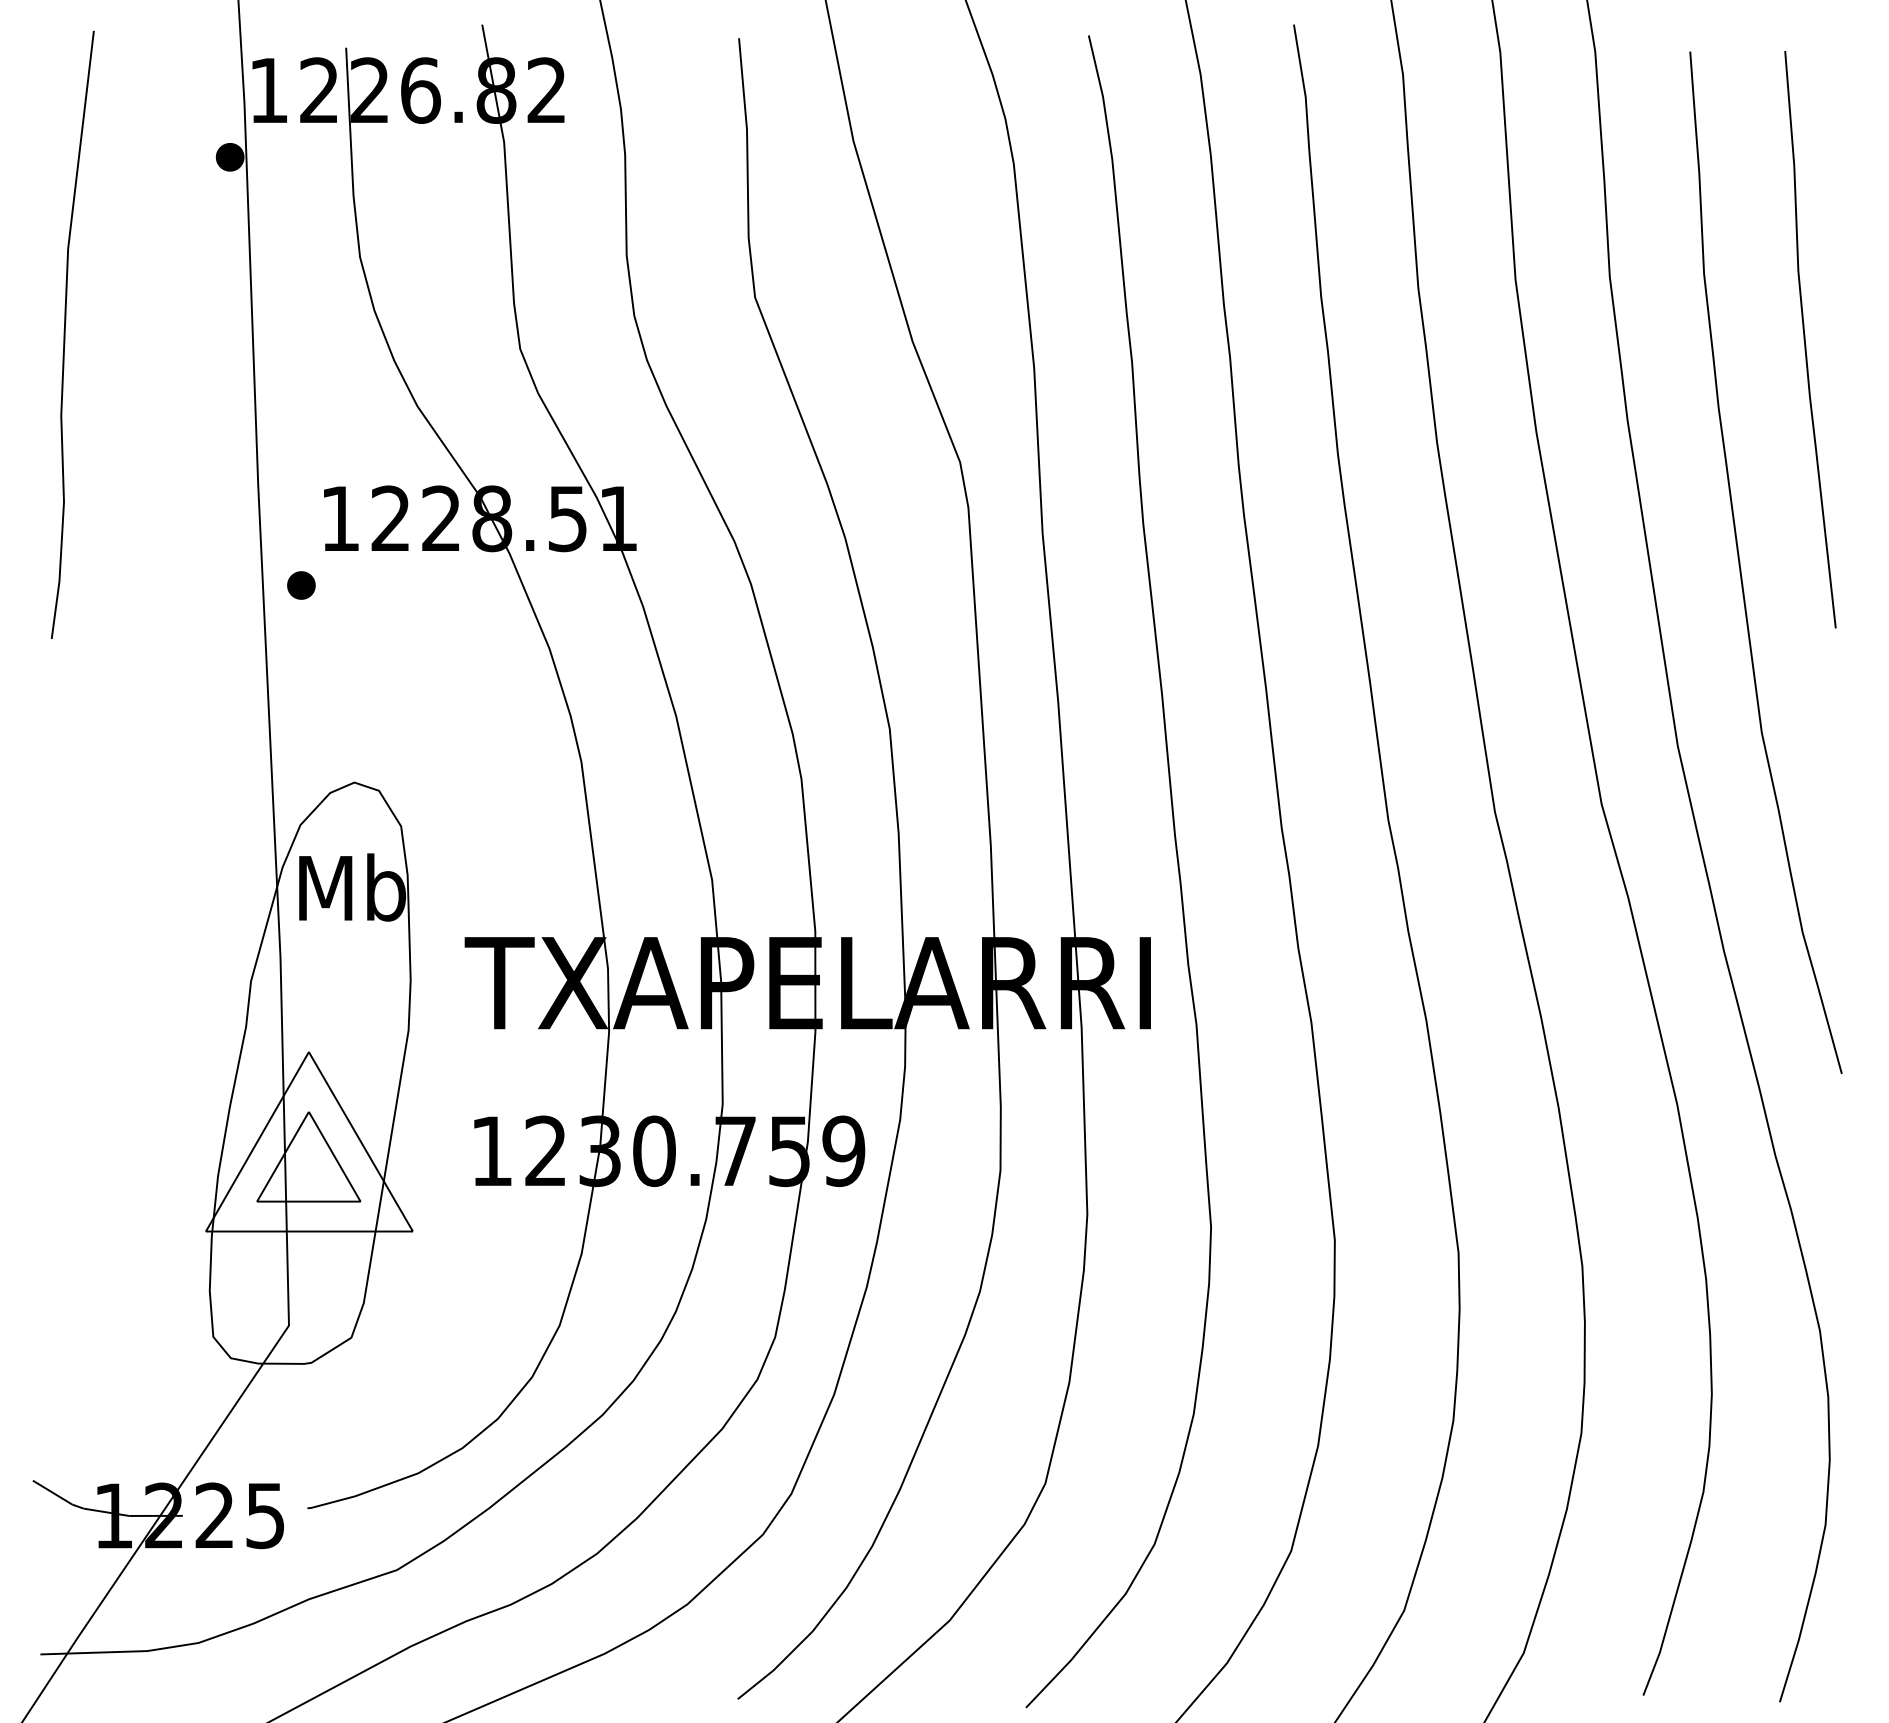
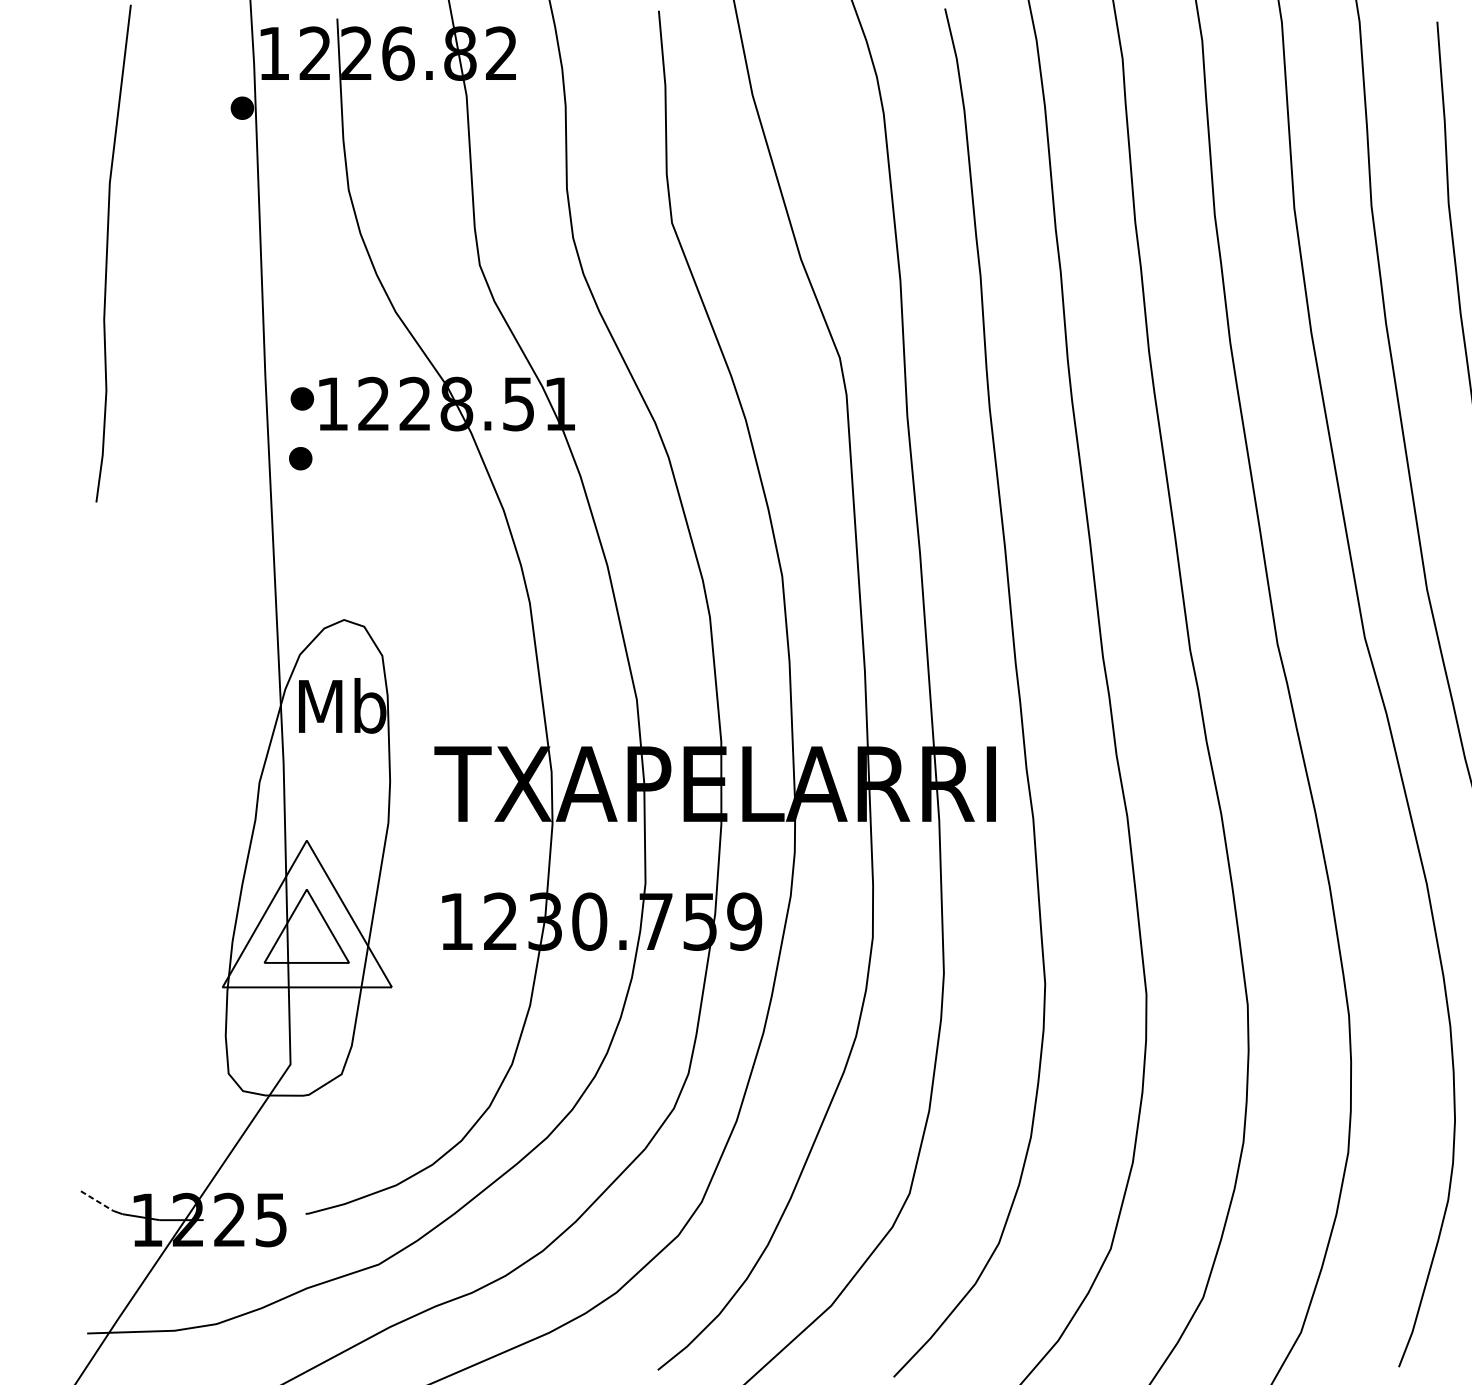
part: (303, 512) -> (302, 398), added
line: (52, 1492) -> (97, 1200), solid -> dashed

